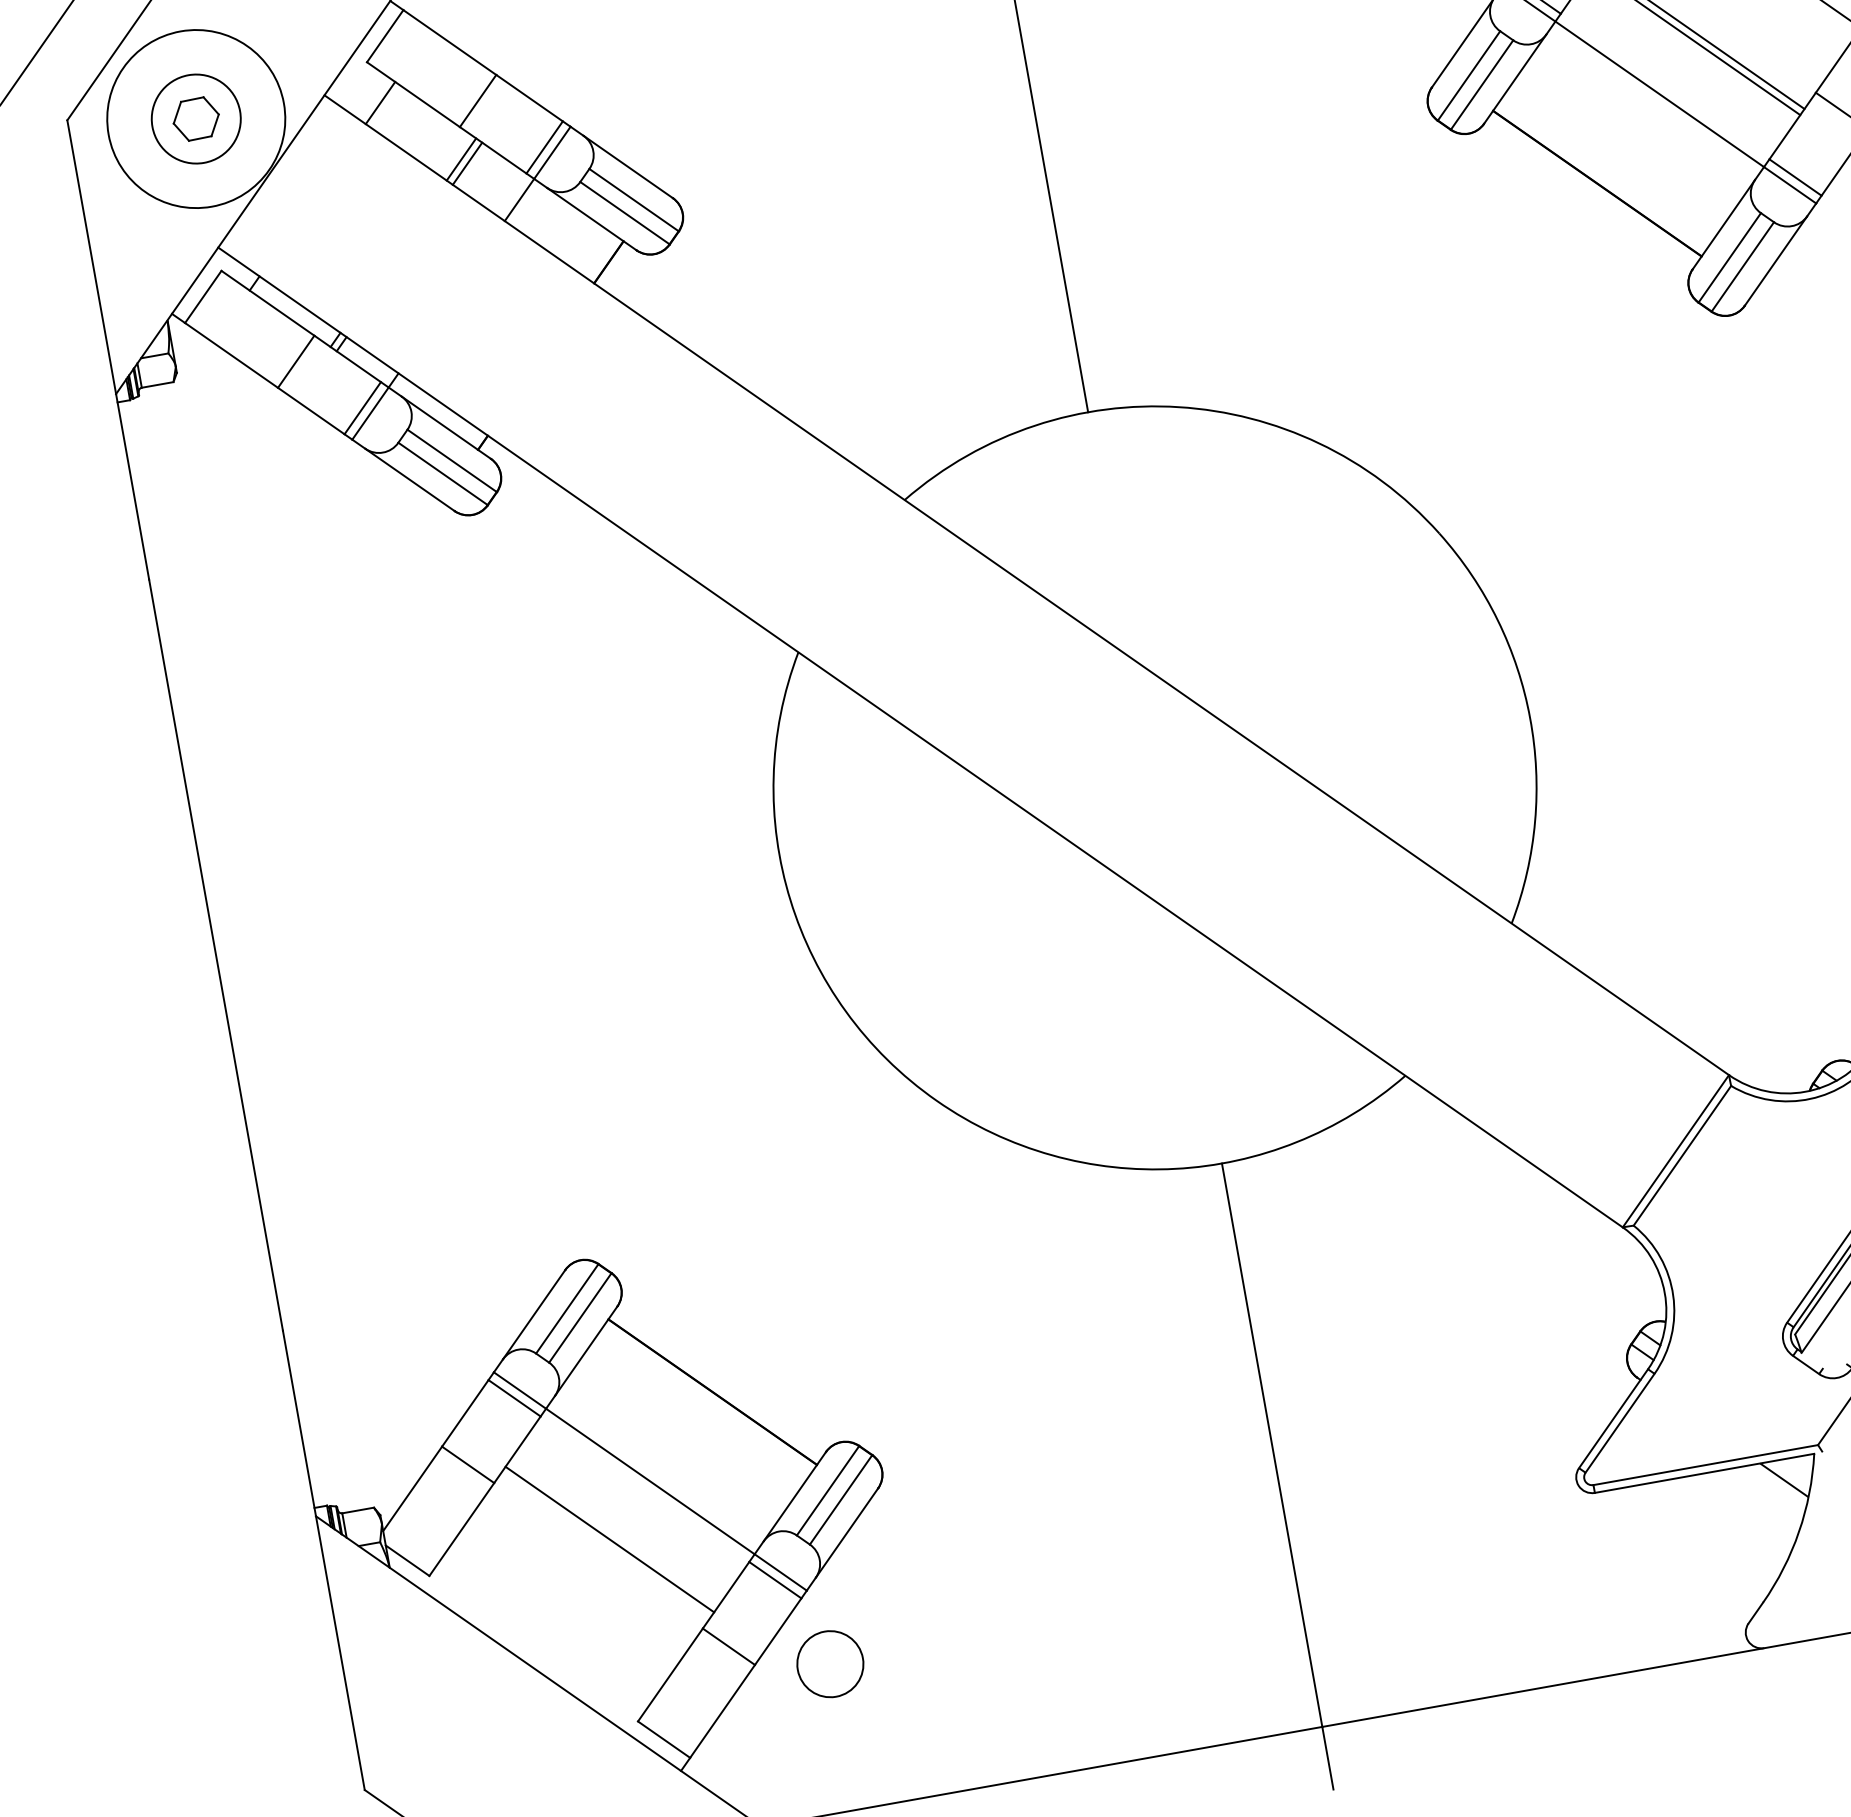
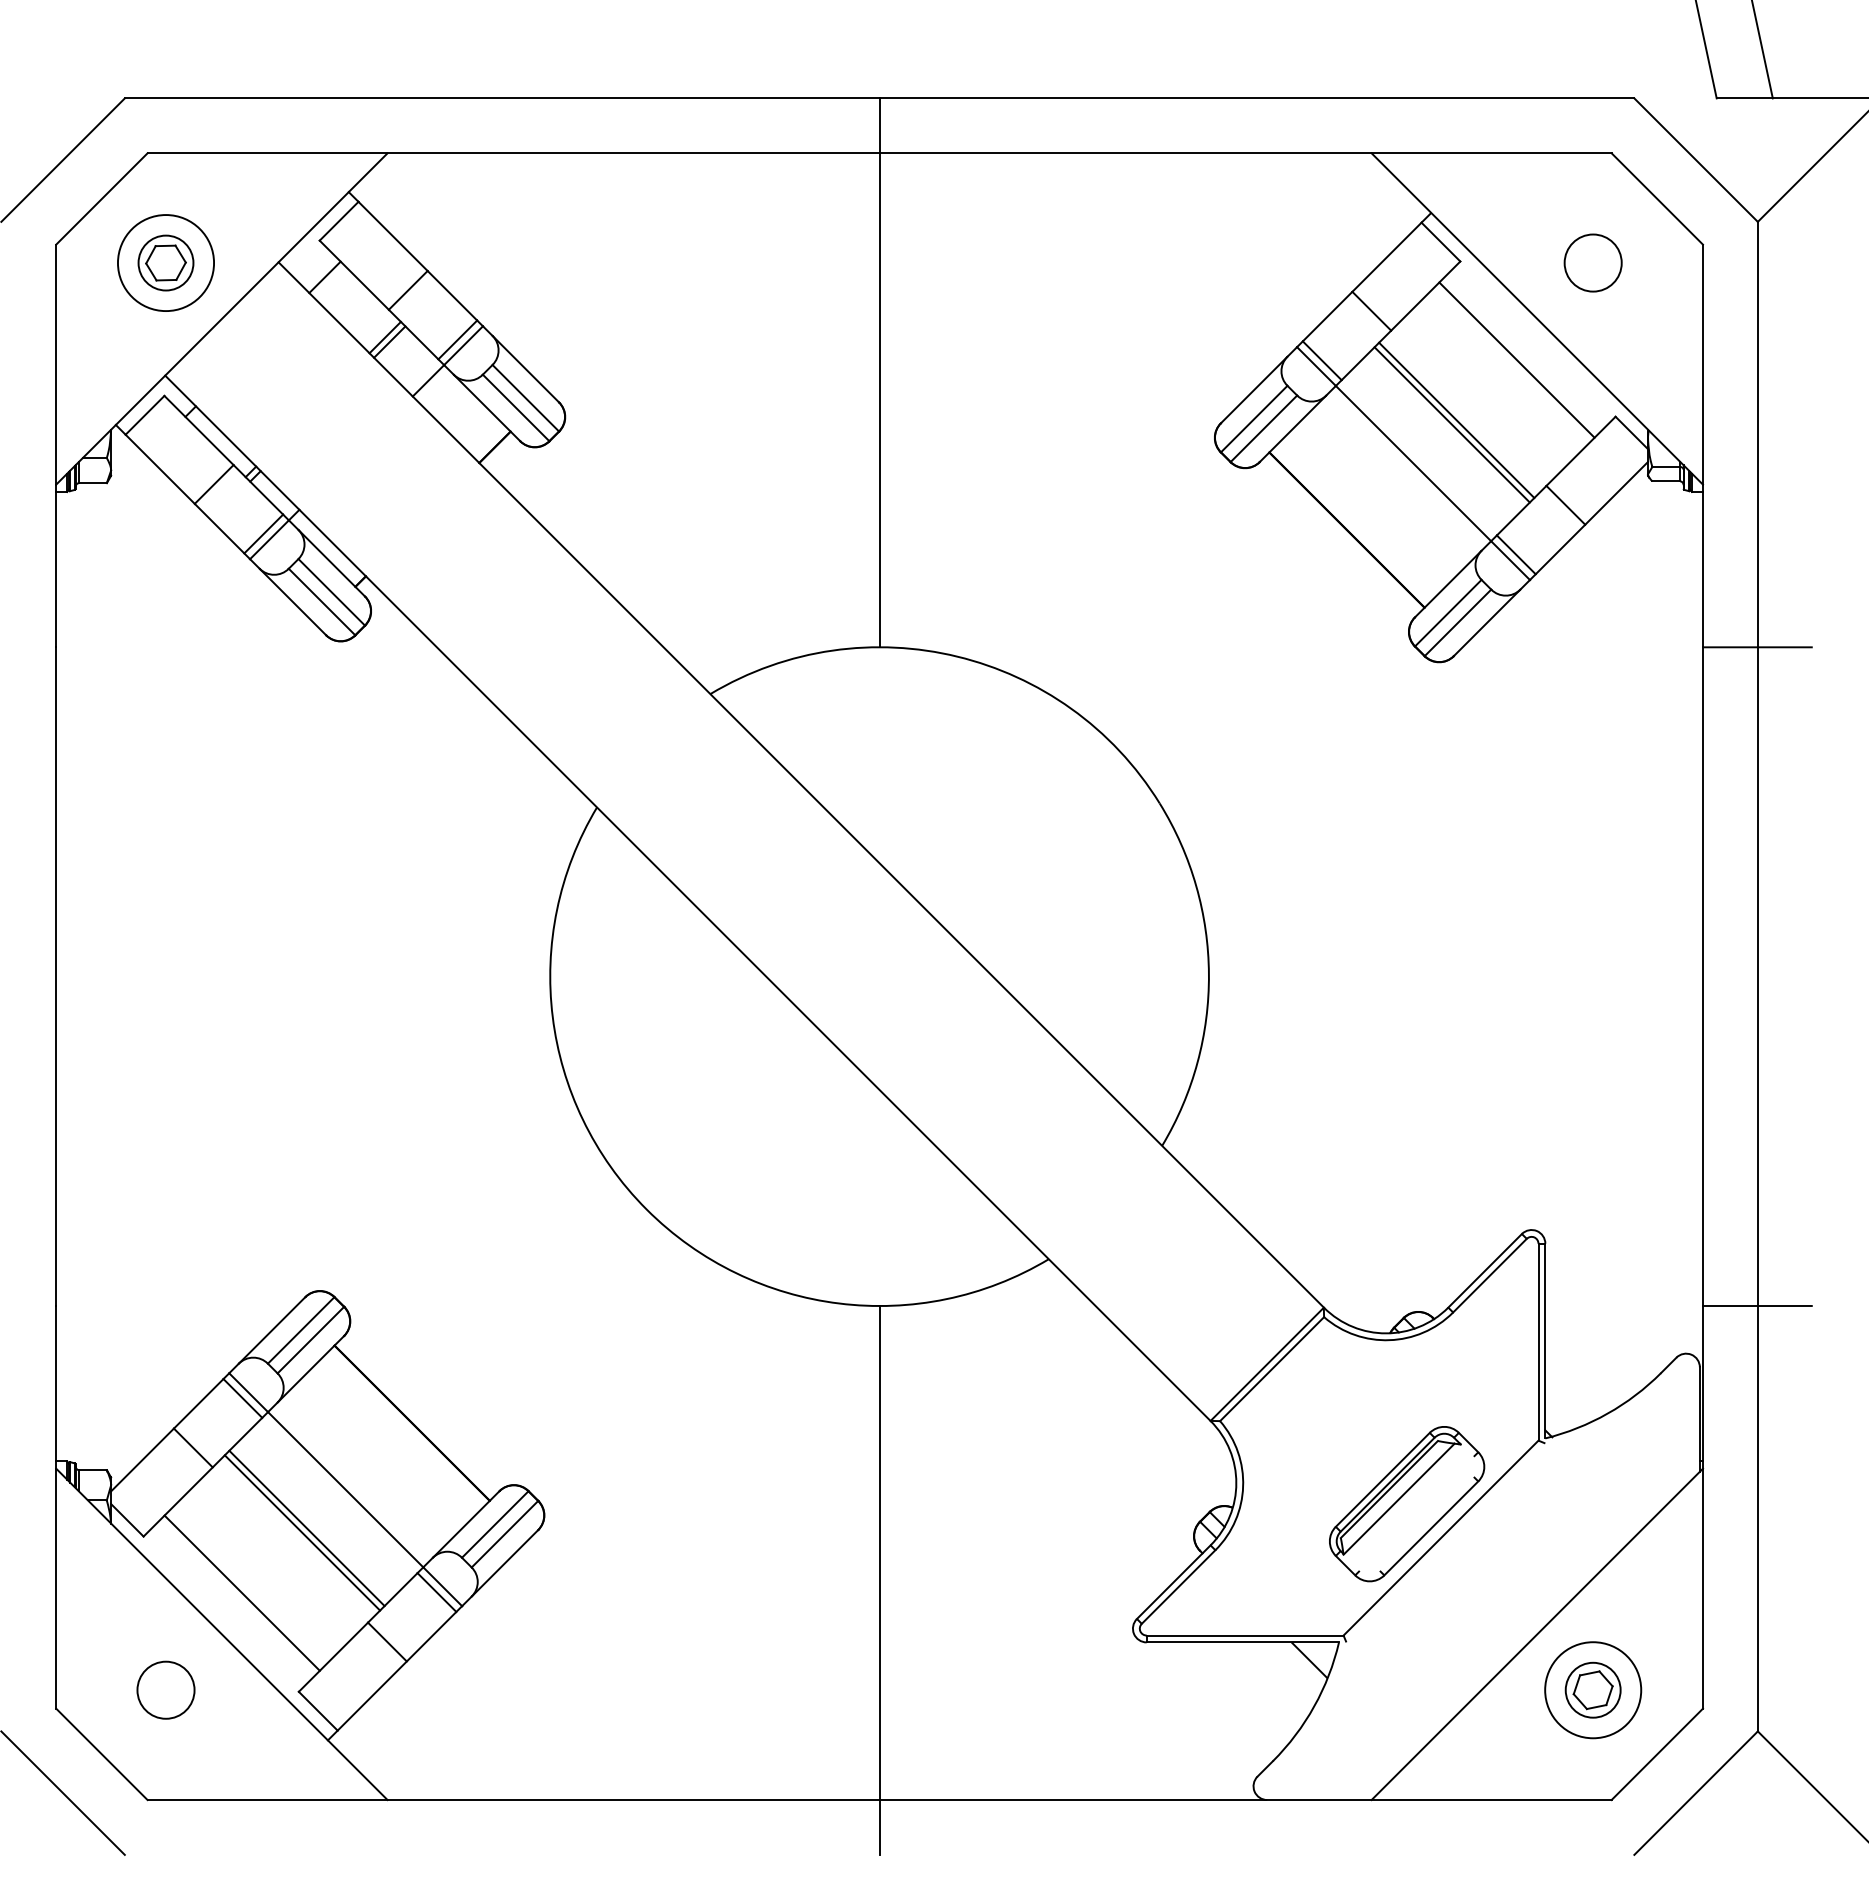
circle: (195, 118) -> (165, 262), size x0.71
circle: (195, 119) -> (165, 263), size x0.62
line: (613, 1533) -> (306, 1528), added
line: (552, 1619) -> (241, 1592), added
circle: (829, 1663) -> (165, 1689), moved

